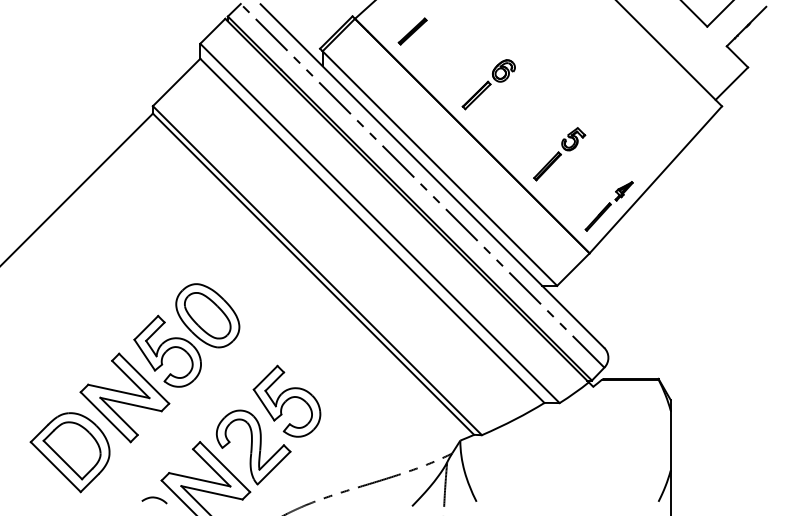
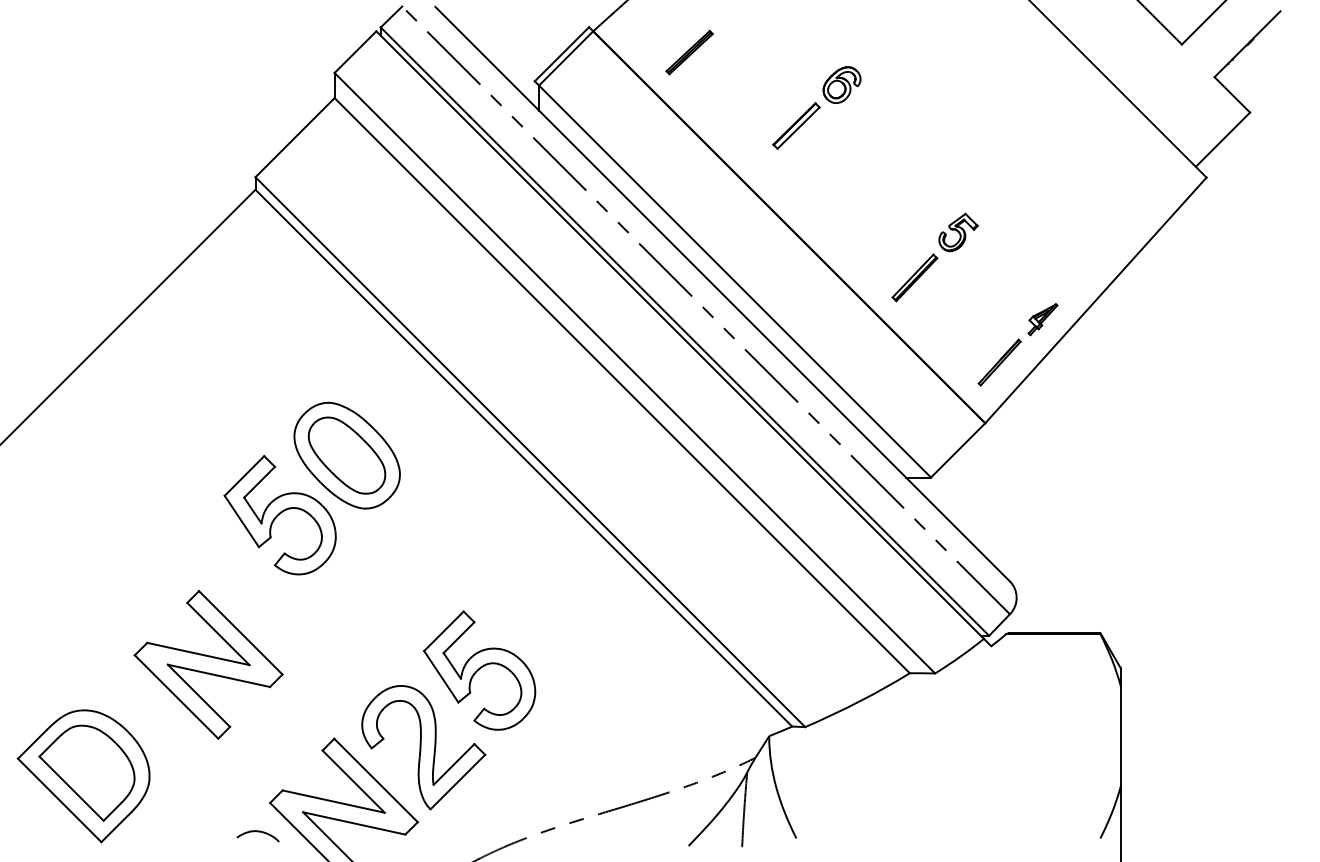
part: (488, 84) -> (816, 107), moved
part: (186, 335) -> (311, 488), moved
part: (69, 452) -> (82, 776), moved

